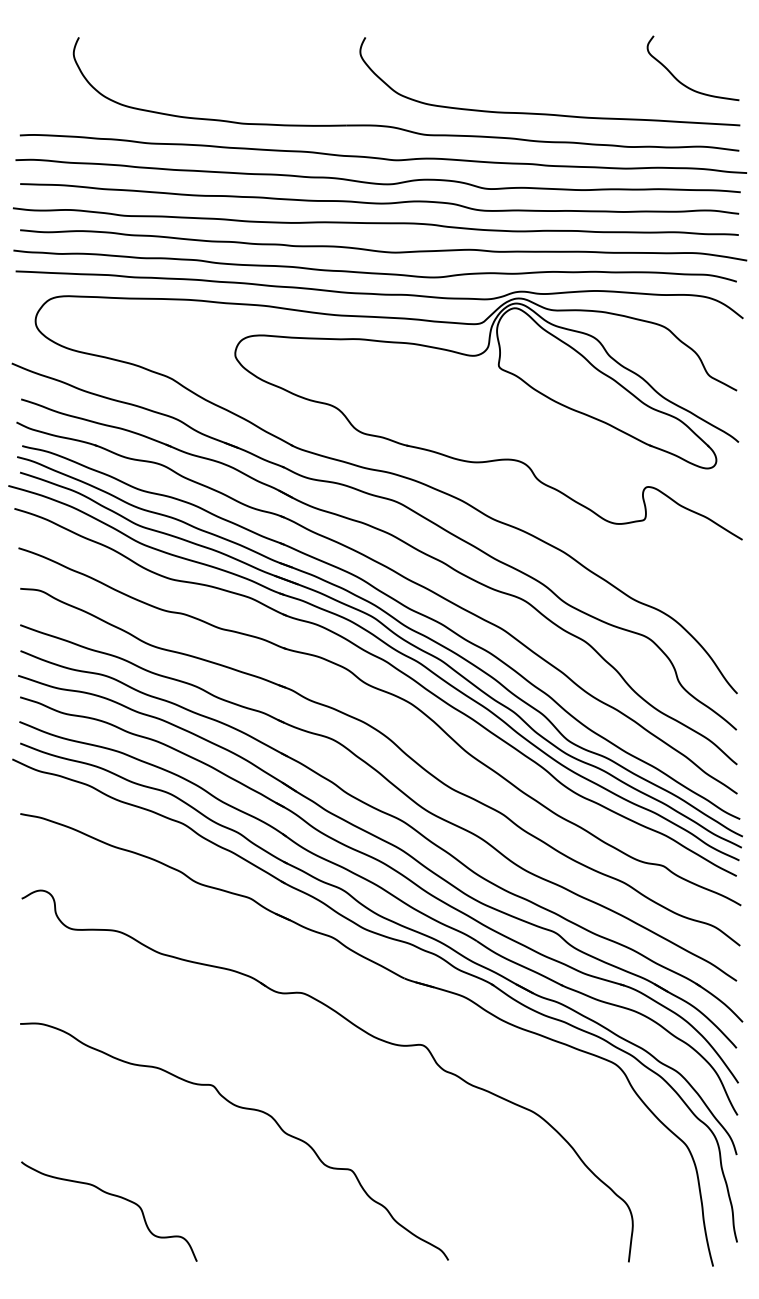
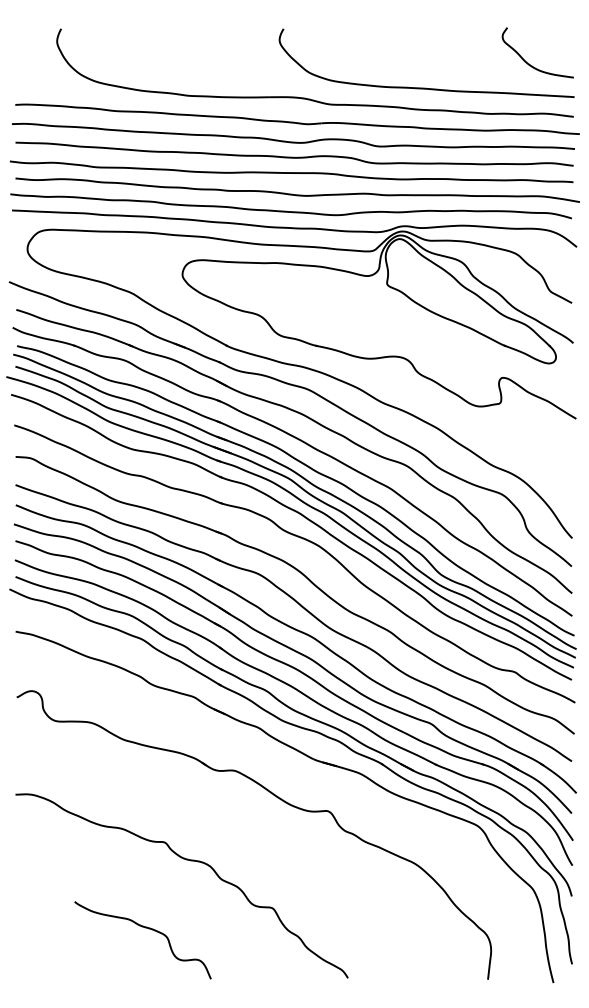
curve: (114, 1196) -> (147, 928), moved

